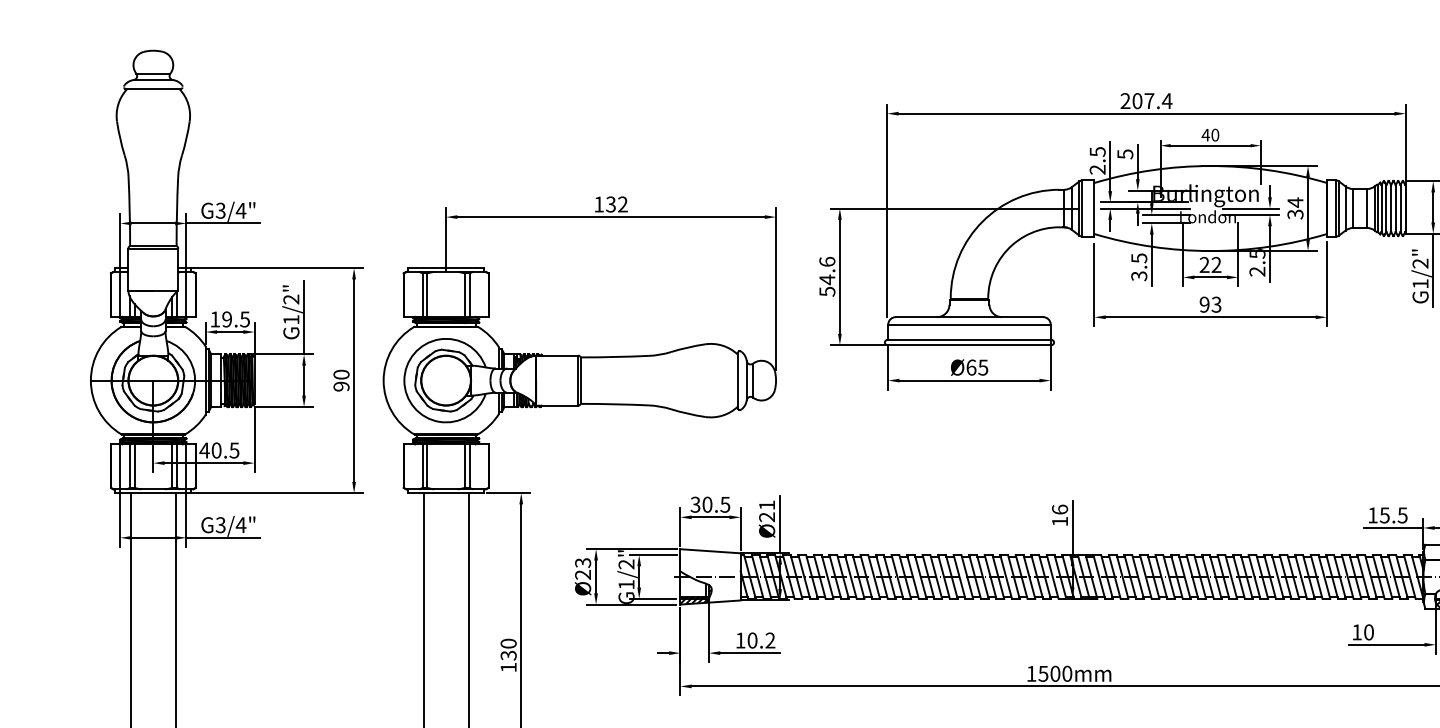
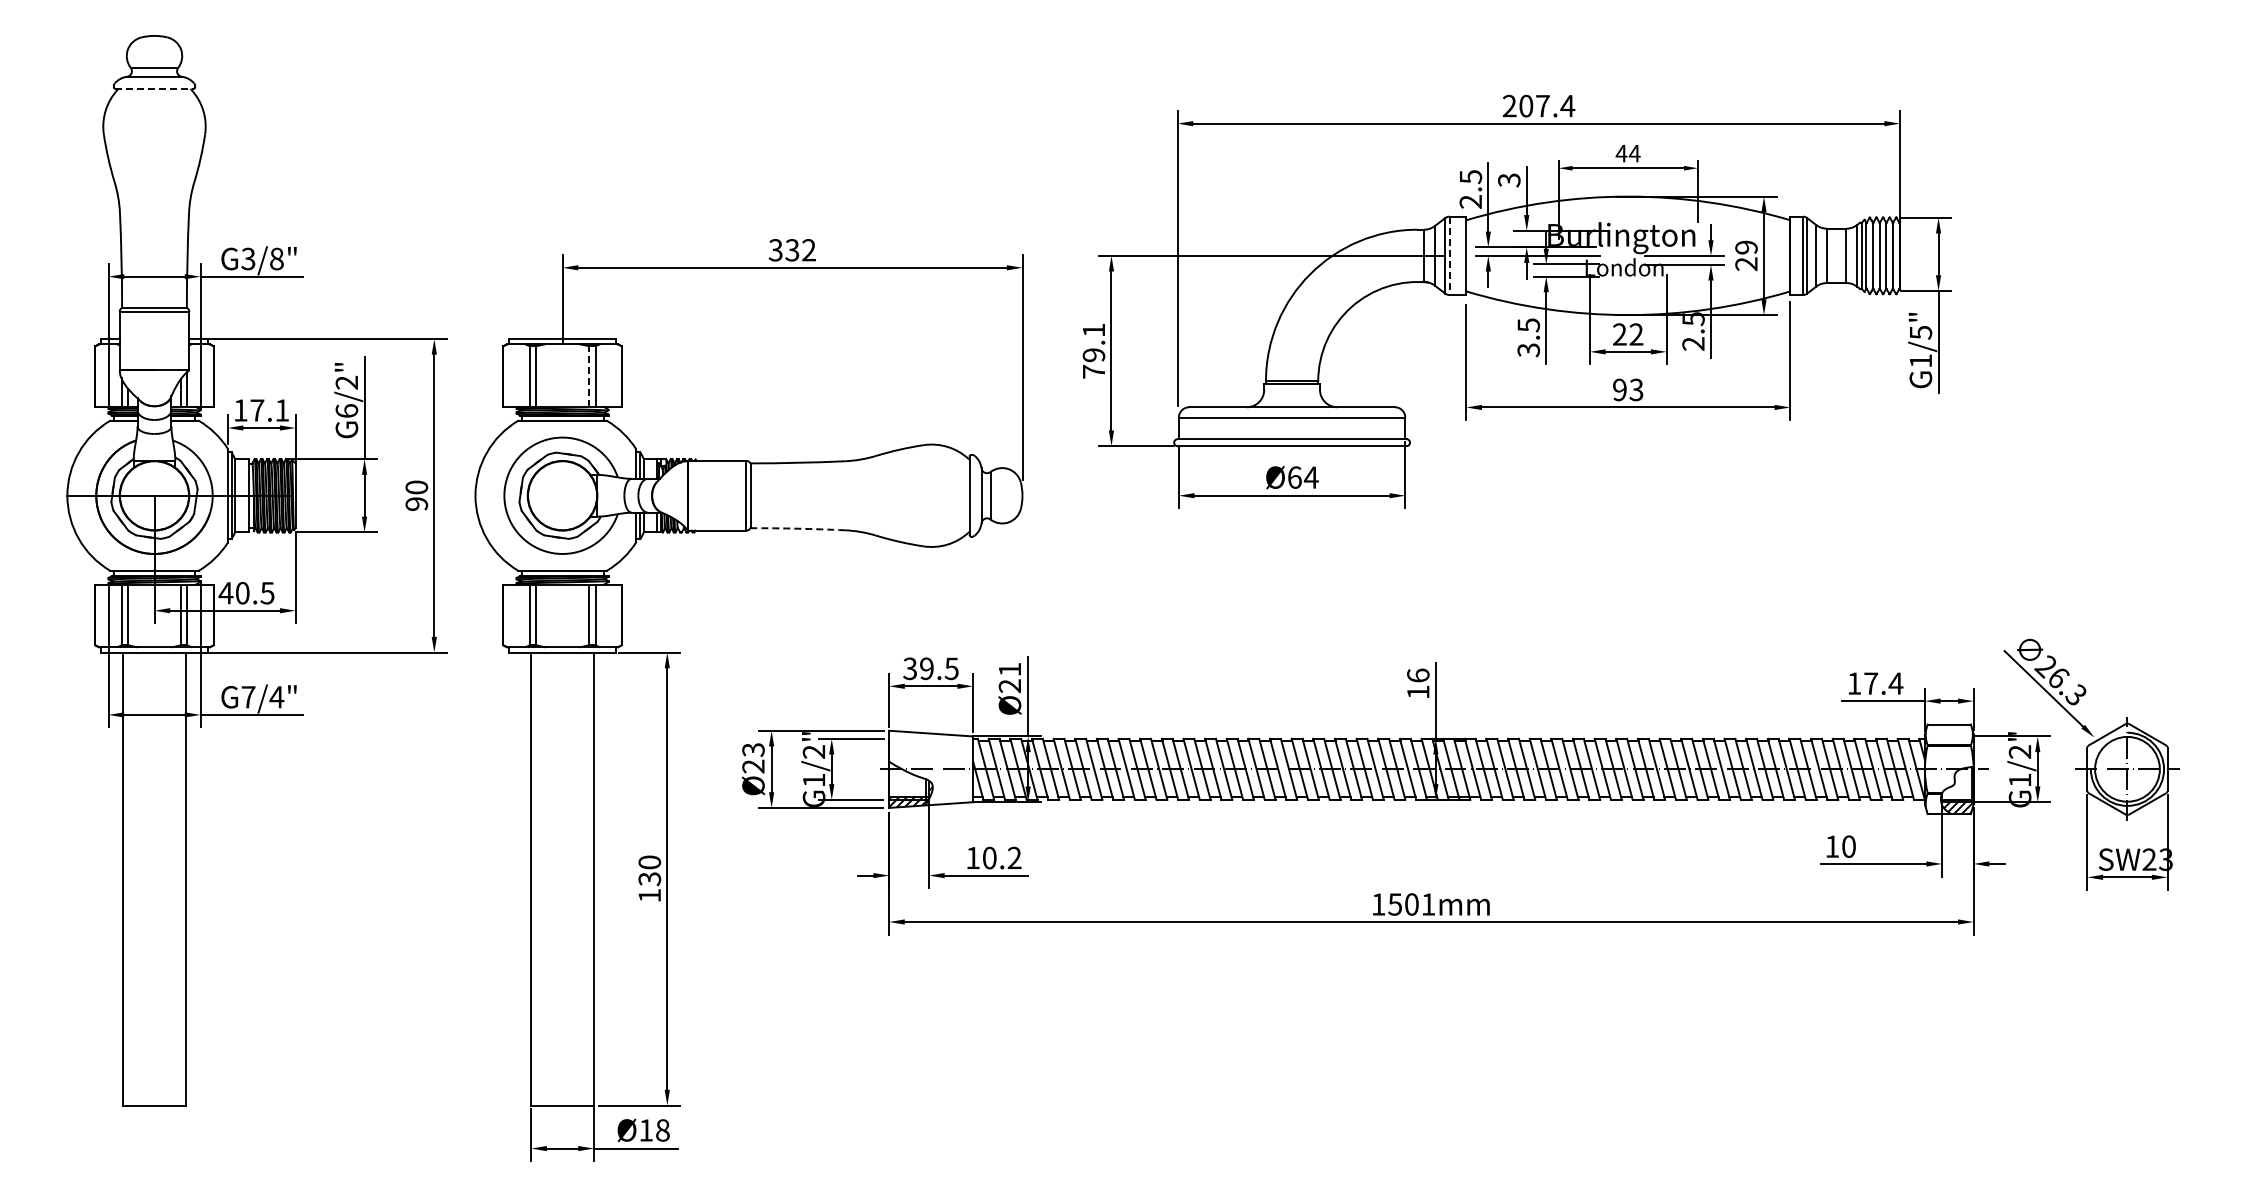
line: (154, 88) -> (155, 88), solid -> dashed
text: (1215, 135) -> (1634, 153), 40 -> 44
text: (1125, 153) -> (1509, 179), 5 -> 3
text: (598, 204) -> (775, 250), 132 -> 332
line: (1082, 208) -> (1449, 256), solid -> dashed
text: (1295, 208) -> (1746, 255), 34 -> 29
text: (240, 210) -> (276, 258), G3/4" -> G3/8"
text: (1420, 263) -> (1920, 332), G1/2" -> G1/5"
text: (827, 277) -> (1093, 351), 54.6 -> 79.1
line: (464, 295) -> (588, 376), solid -> dashed
text: (235, 319) -> (269, 410), 19.5 -> 17.1
text: (291, 319) -> (346, 410), G1/2" -> G6/2"
text: (982, 367) -> (1310, 477), Ø65 -> Ø64
arc: (615, 404) -> (798, 528), solid -> dashed
text: (707, 504) -> (926, 668), 30.5 -> 39.5
text: (1393, 515) -> (1883, 683), 15.5 -> 17.4
text: (220, 525) -> (248, 697), G3/4" -> G7/4"
text: (1067, 673) -> (1428, 904), 1500mm -> 1501mm

